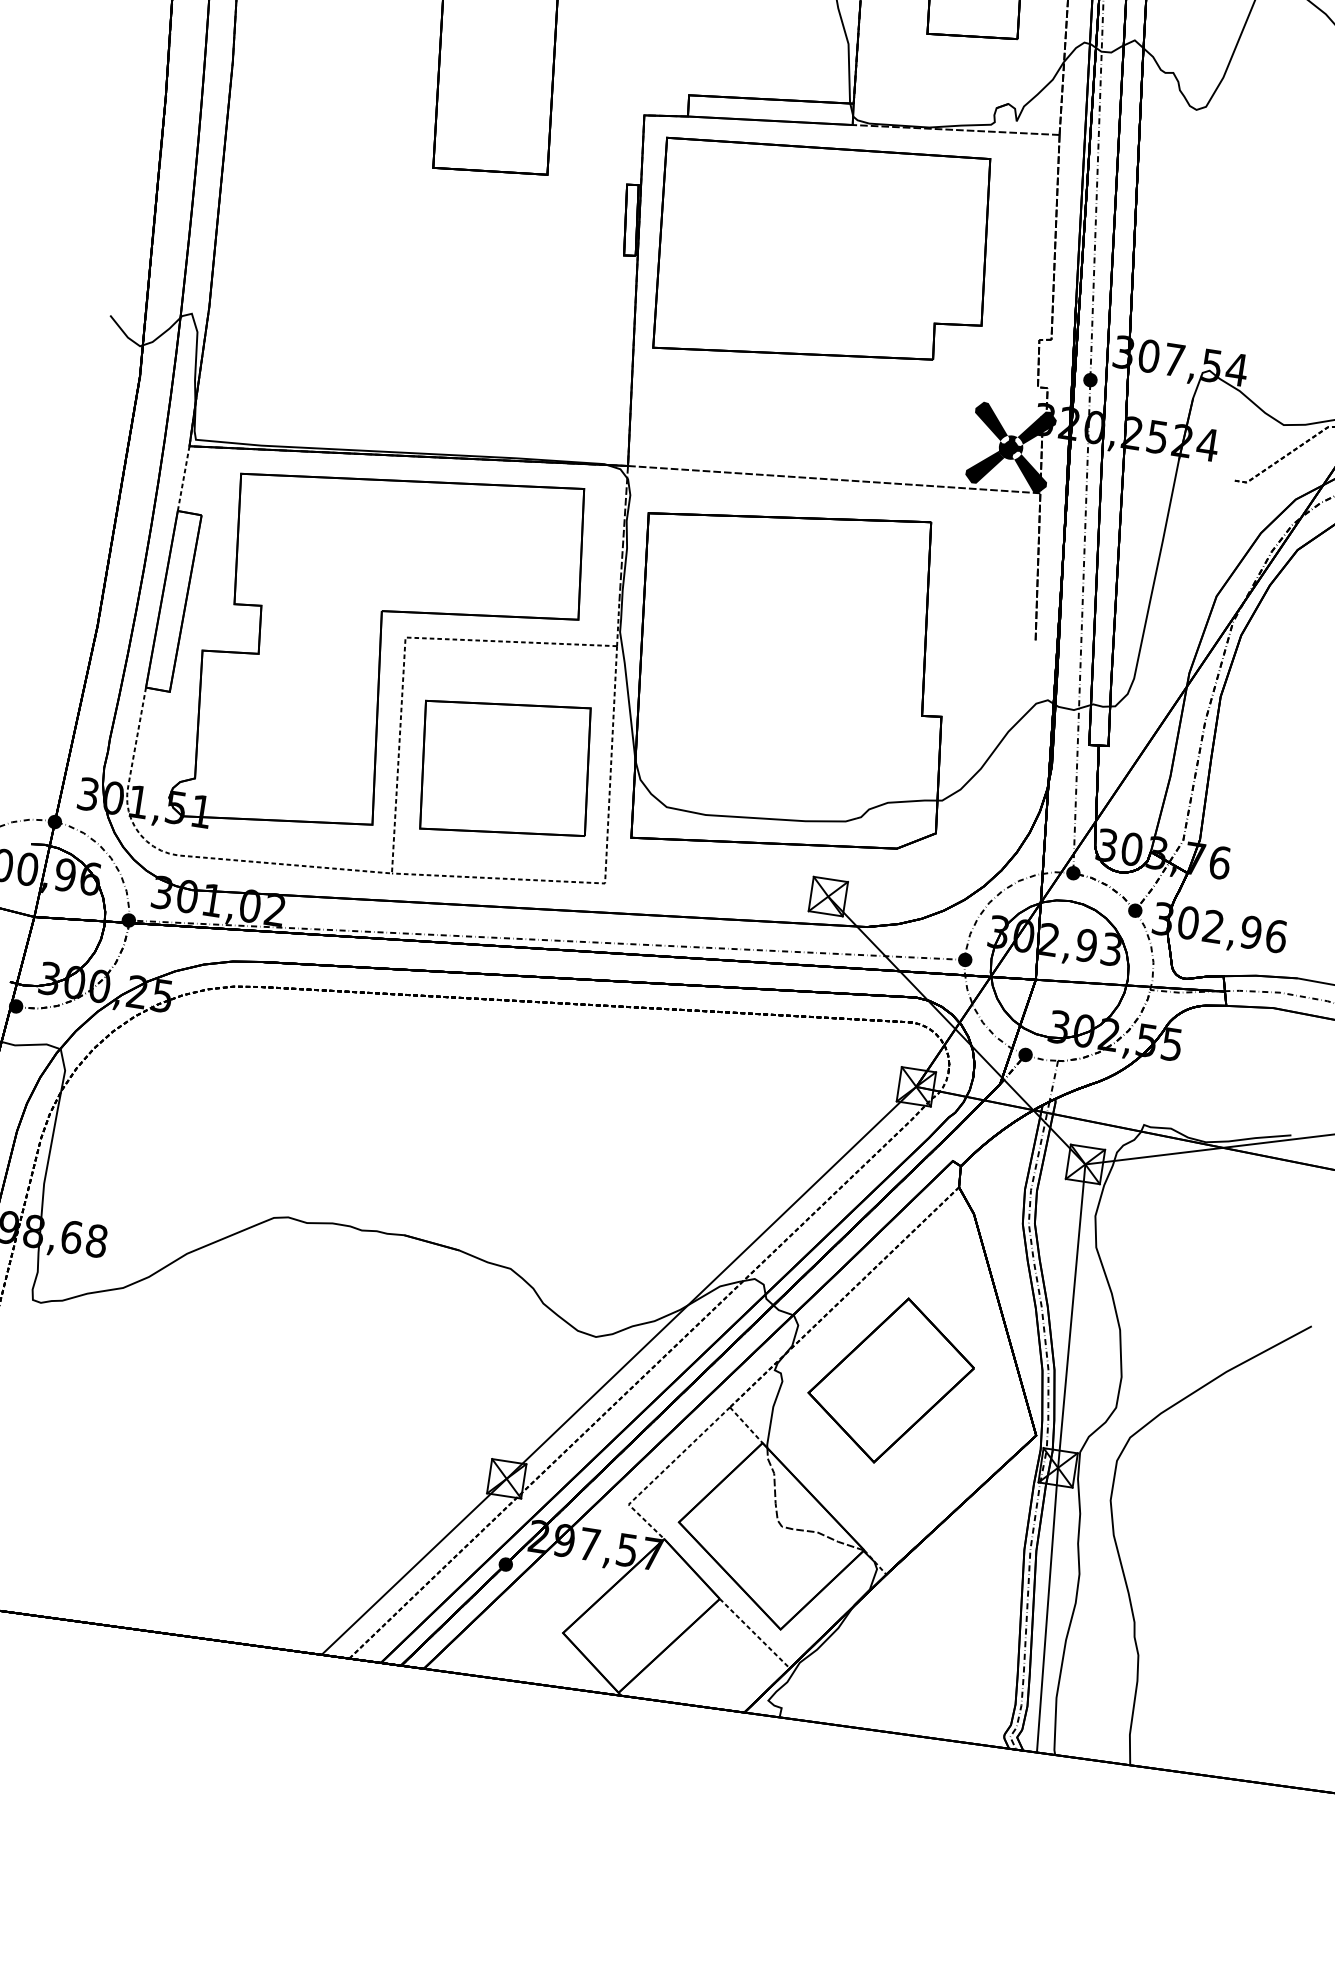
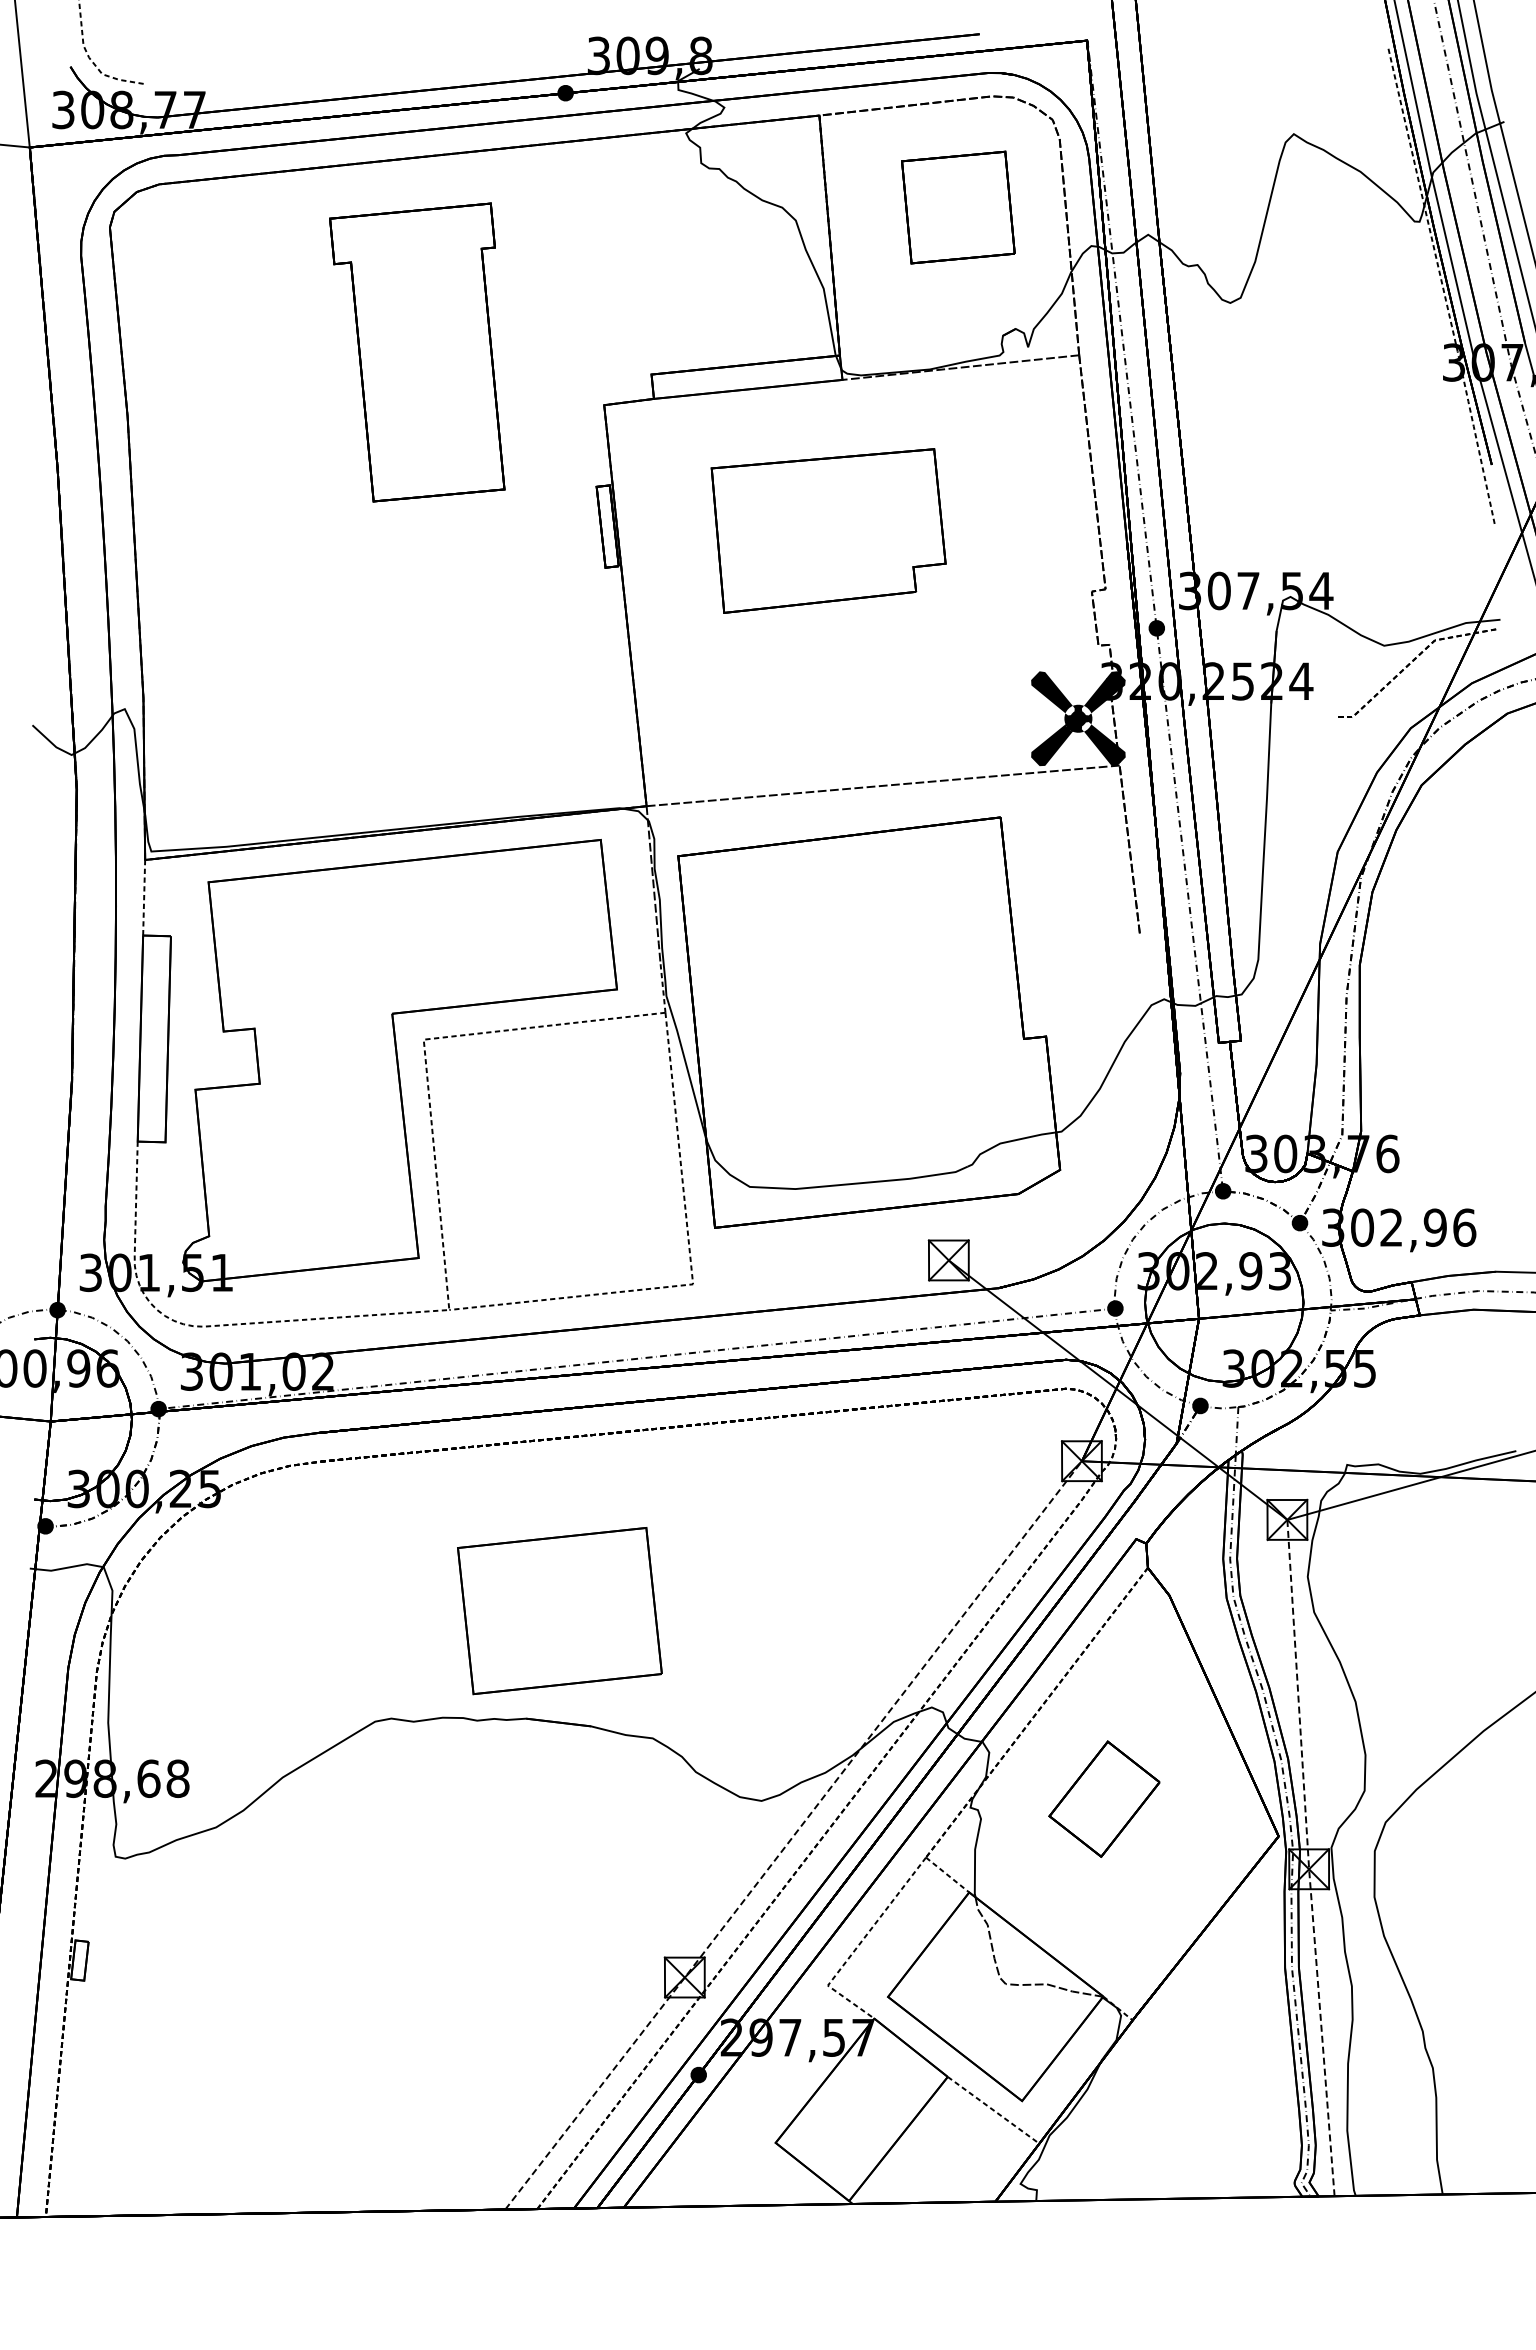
part: (820, 252) -> (828, 530), size x0.6
part: (504, 768) -> (559, 1611), moved
line: (618, 1370) -> (793, 1835), solid -> dashed
part: (891, 1380) -> (1104, 1799), size x0.6
line: (1058, 1458) -> (1308, 1858), solid -> dashed

